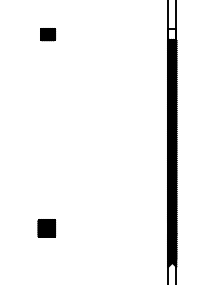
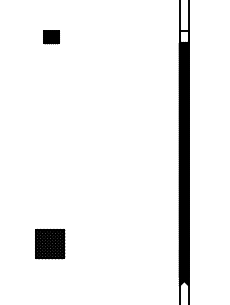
part: (46, 228) -> (49, 244), size x1.6

